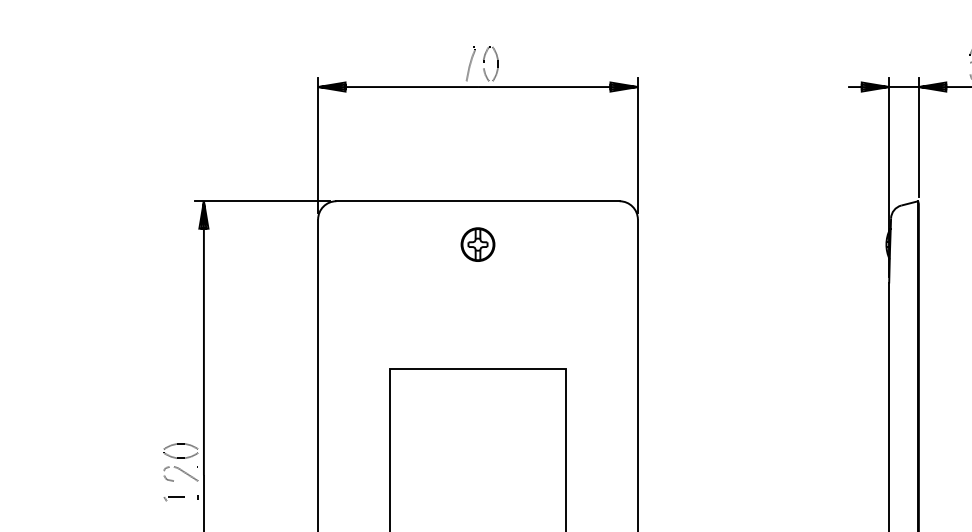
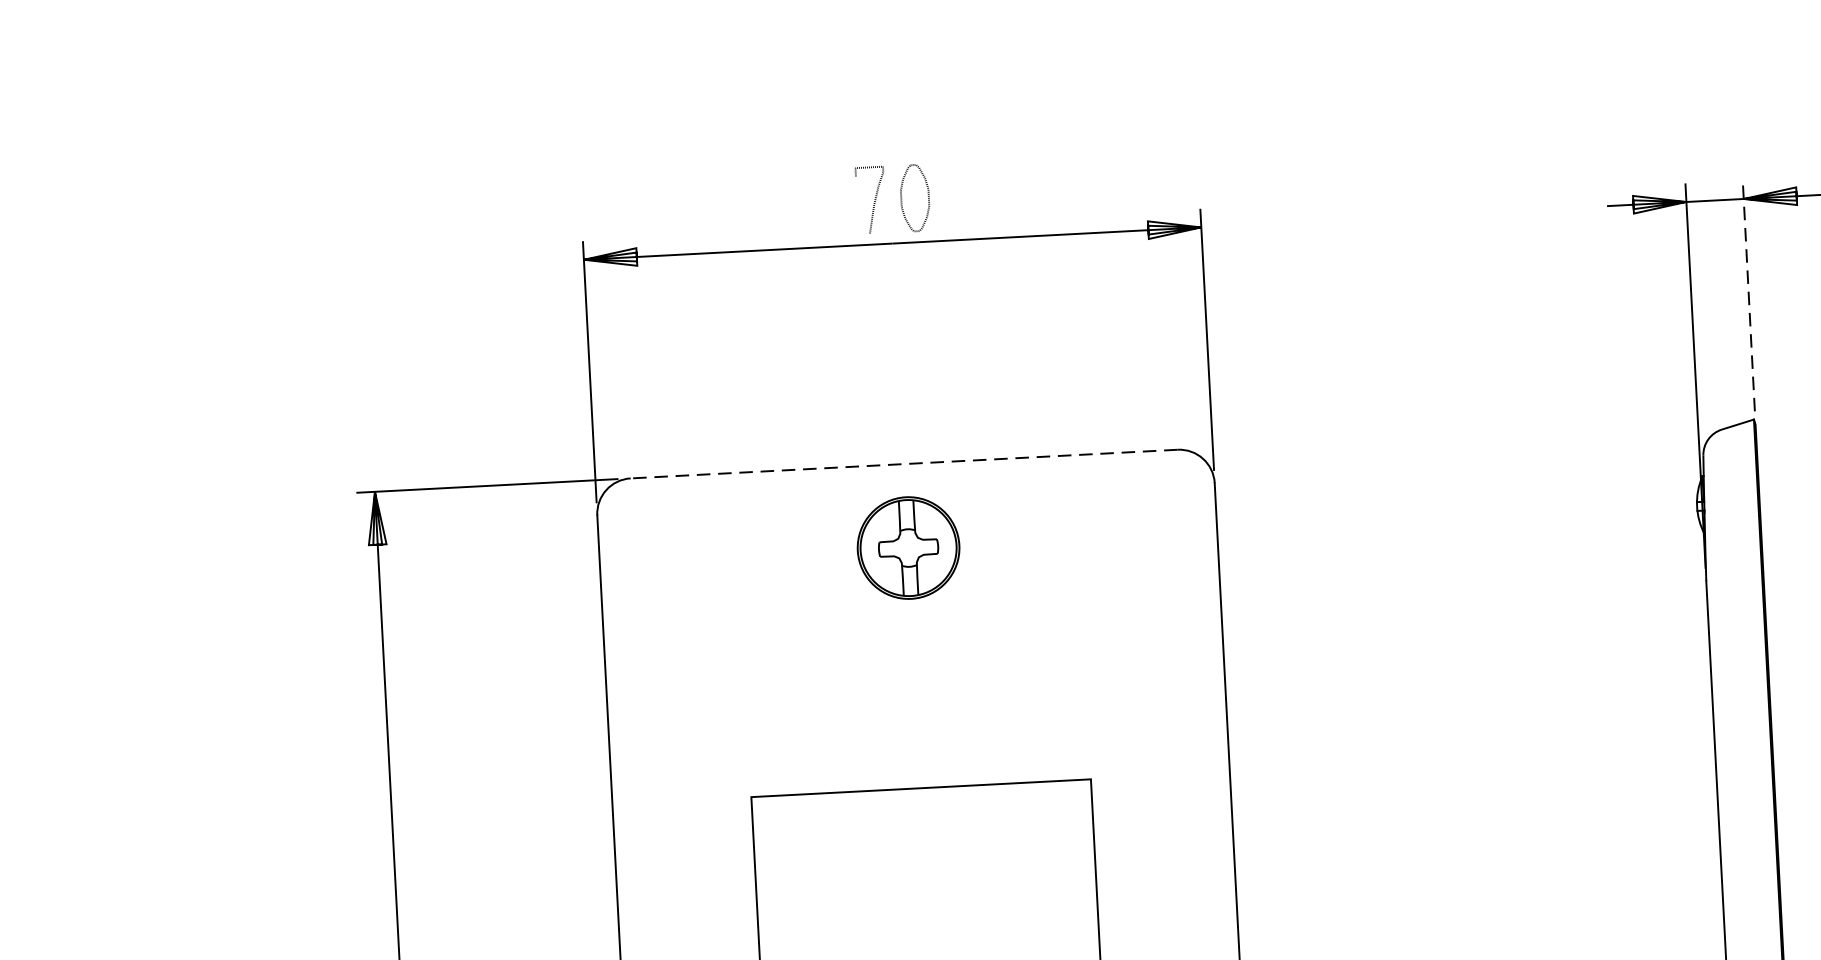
line: (918, 137) -> (1748, 296), solid -> dashed
line: (478, 201) -> (905, 464), solid -> dashed
part: (477, 244) -> (907, 547), size x1.6

